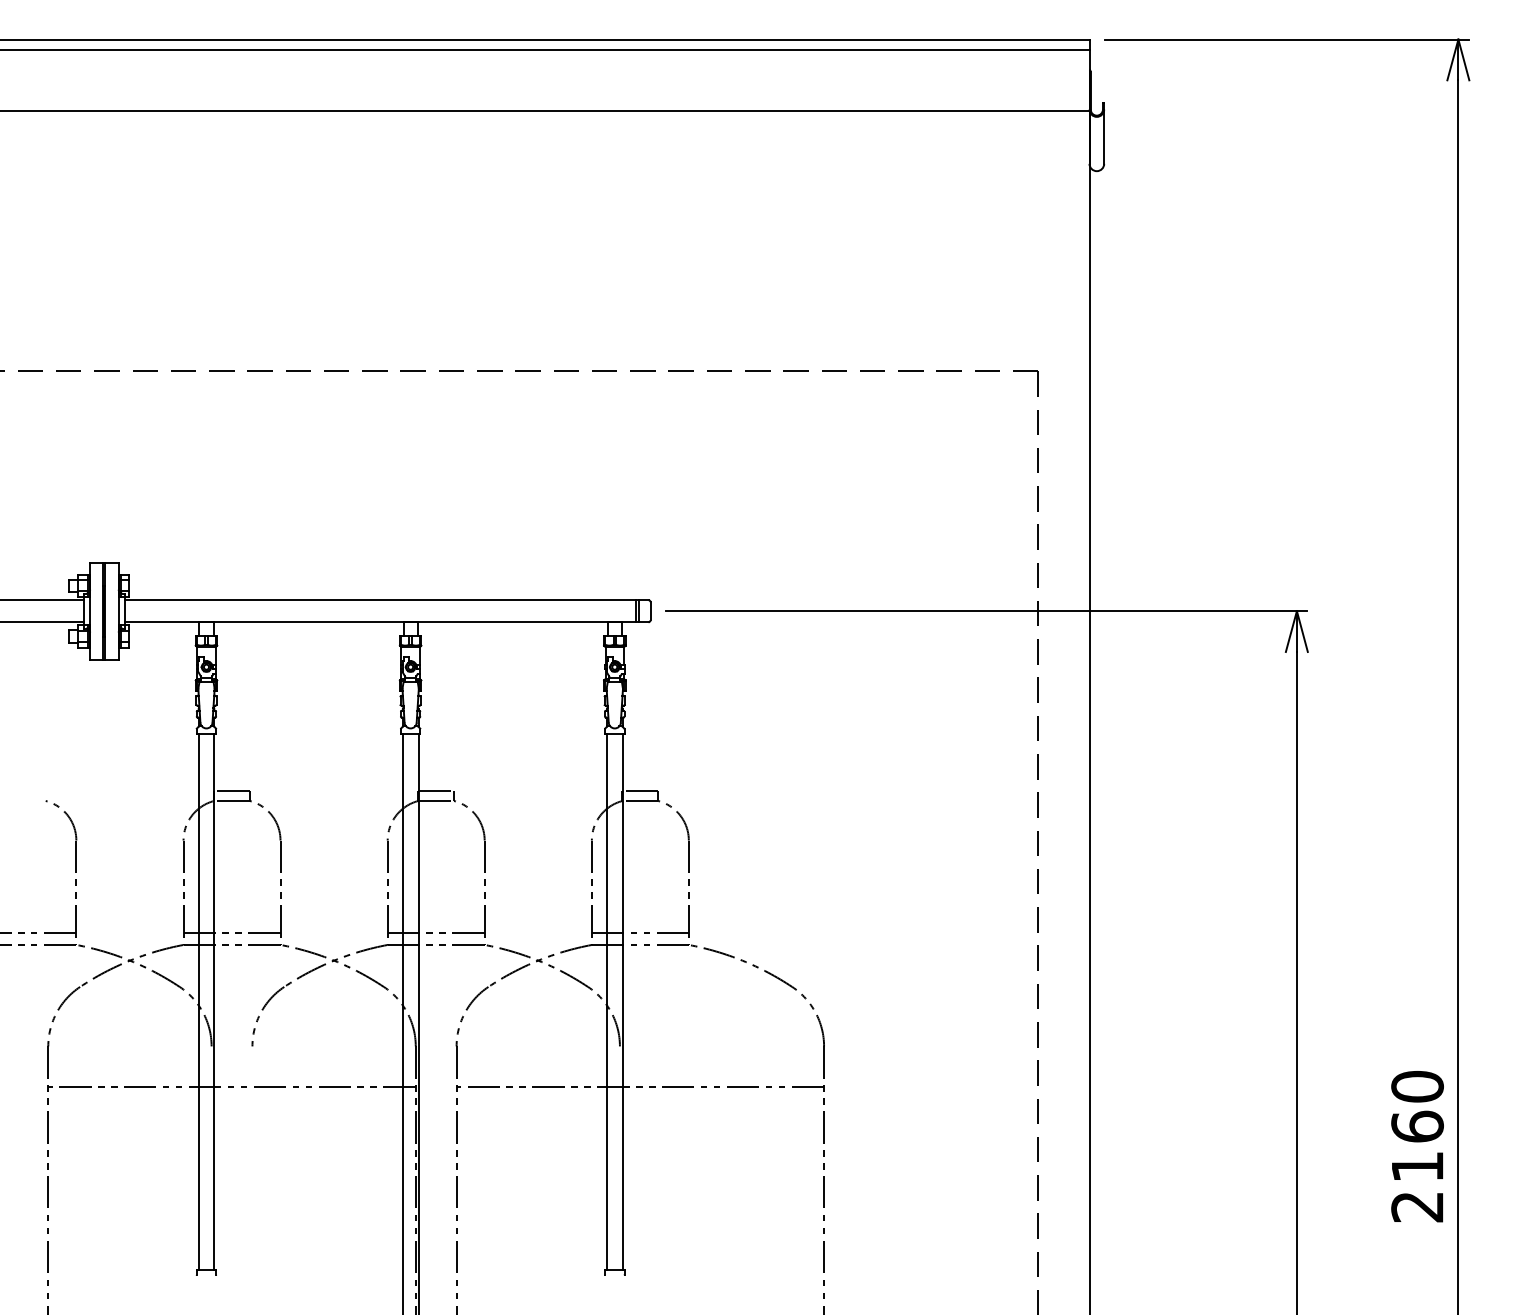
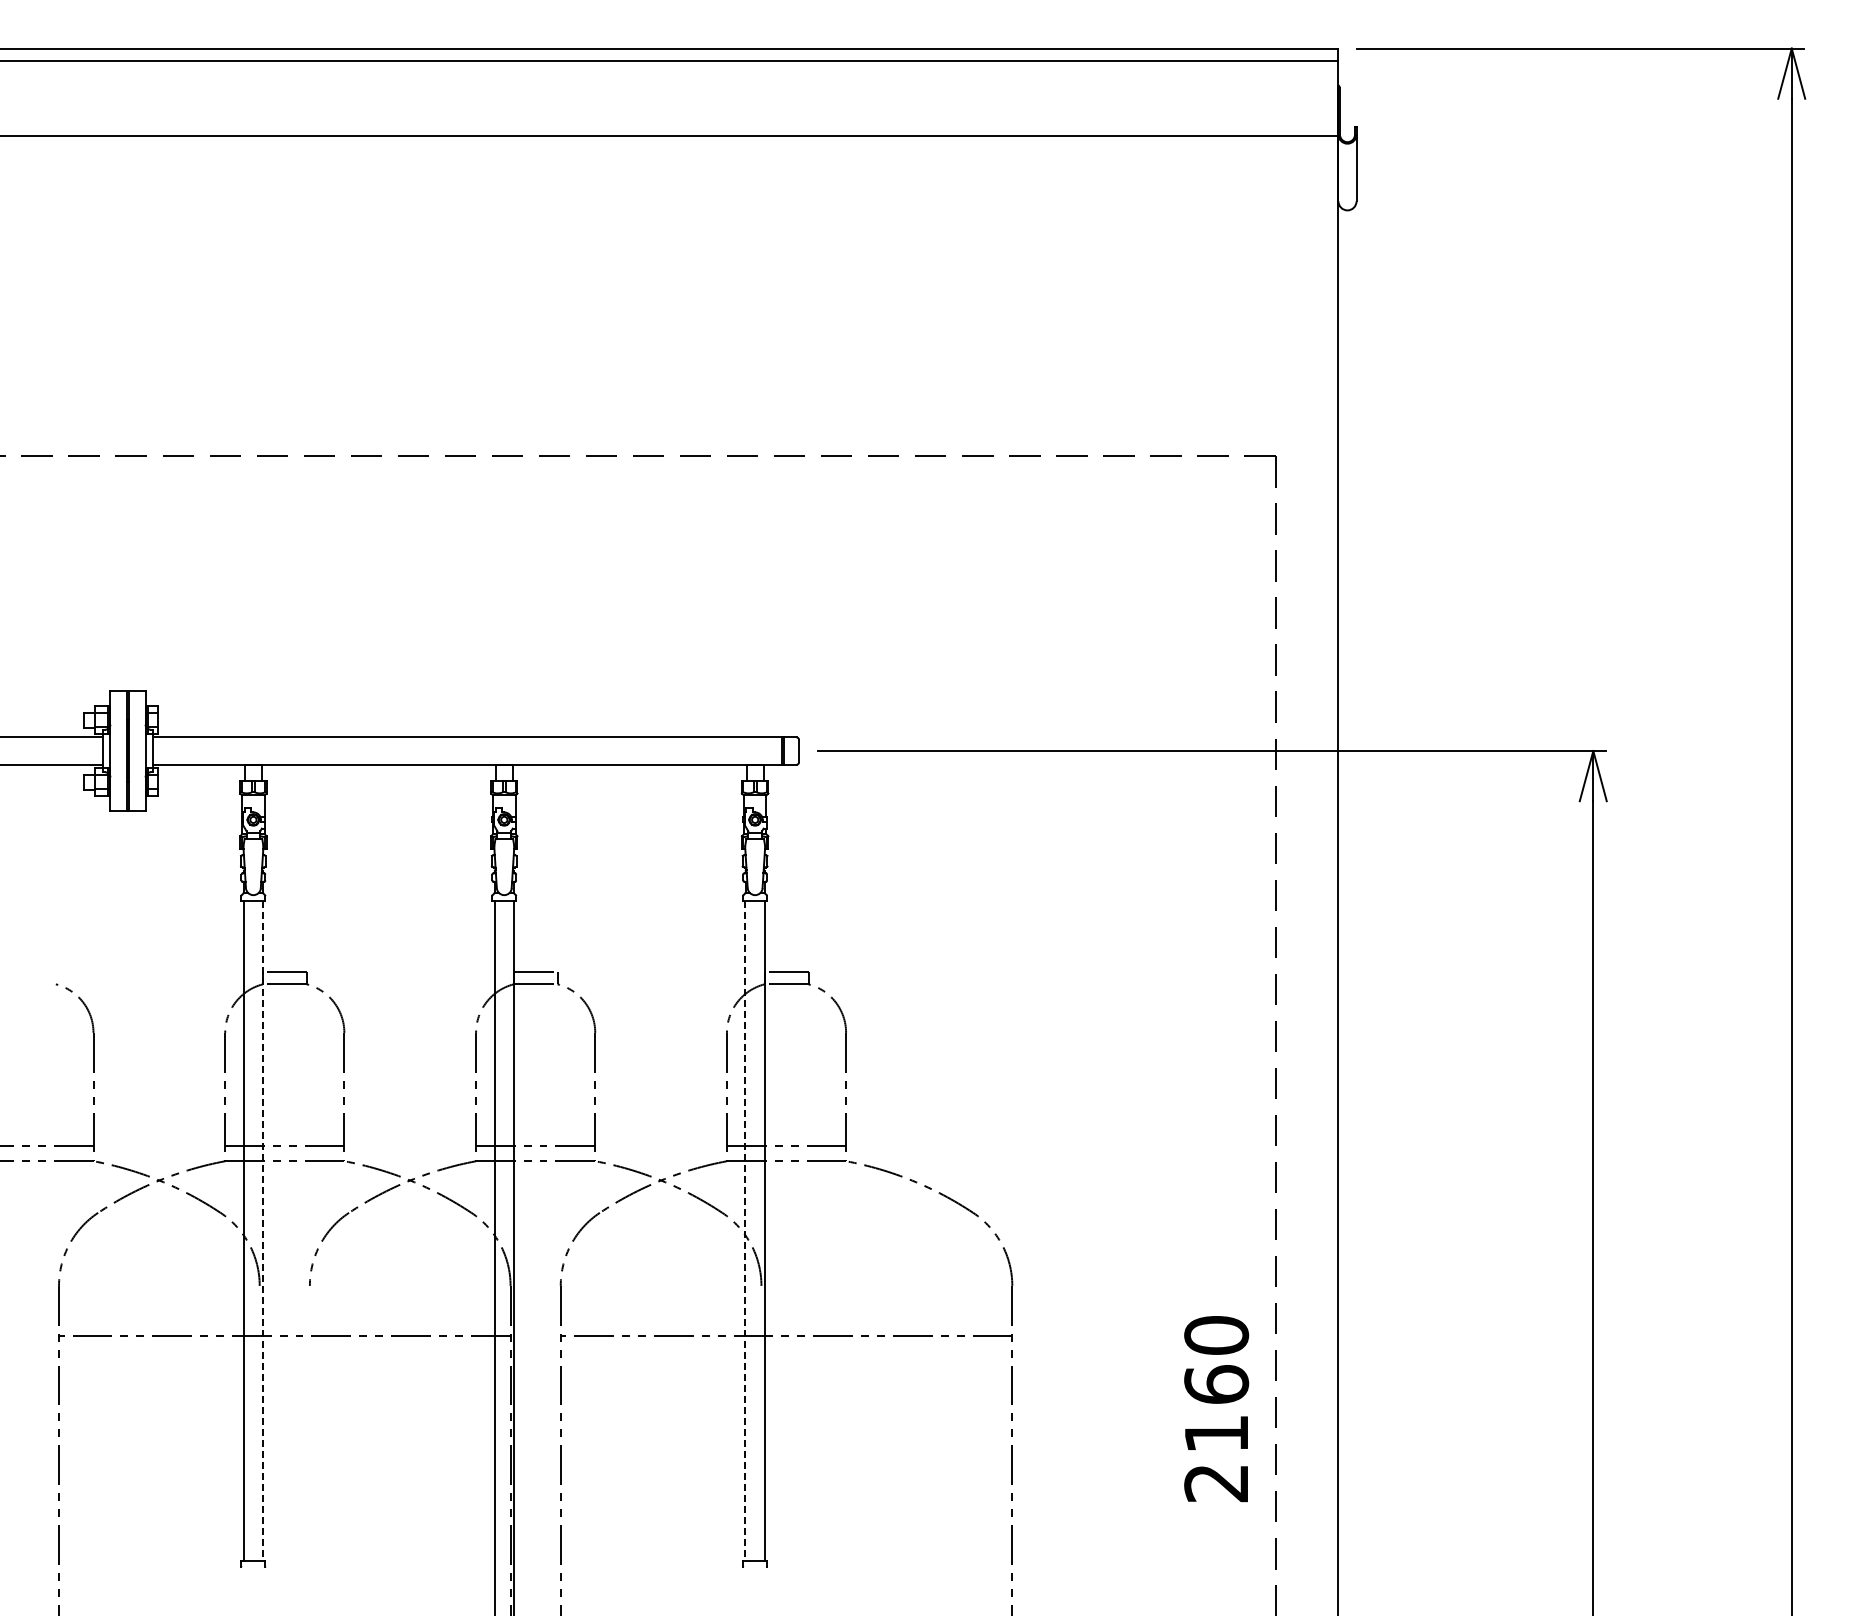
line: (214, 1002) -> (263, 1231), solid -> dashed
line: (606, 1002) -> (745, 1231), solid -> dashed
text: (1417, 1147) -> (1216, 1409), moved

